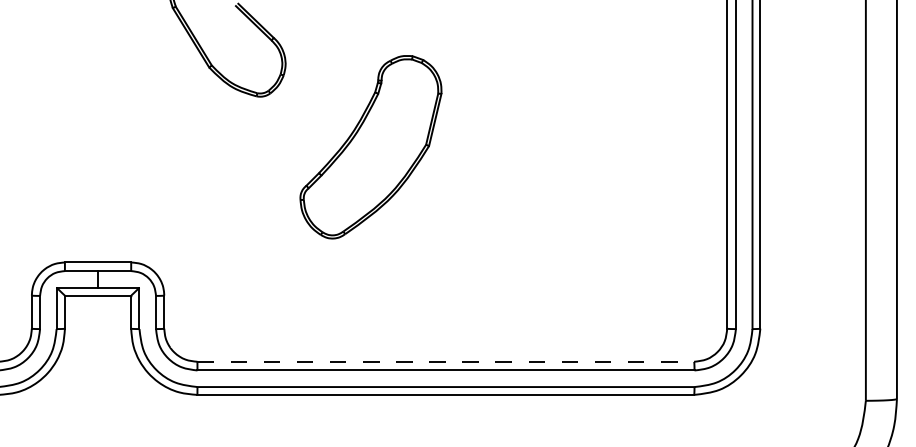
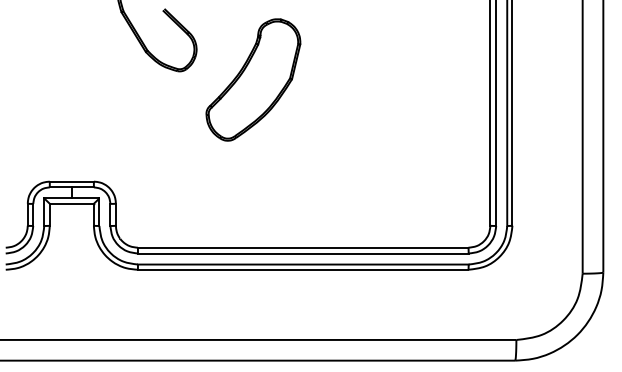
part: (371, 146) -> (253, 79), moved
line: (446, 361) -> (303, 247), dashed -> solid

